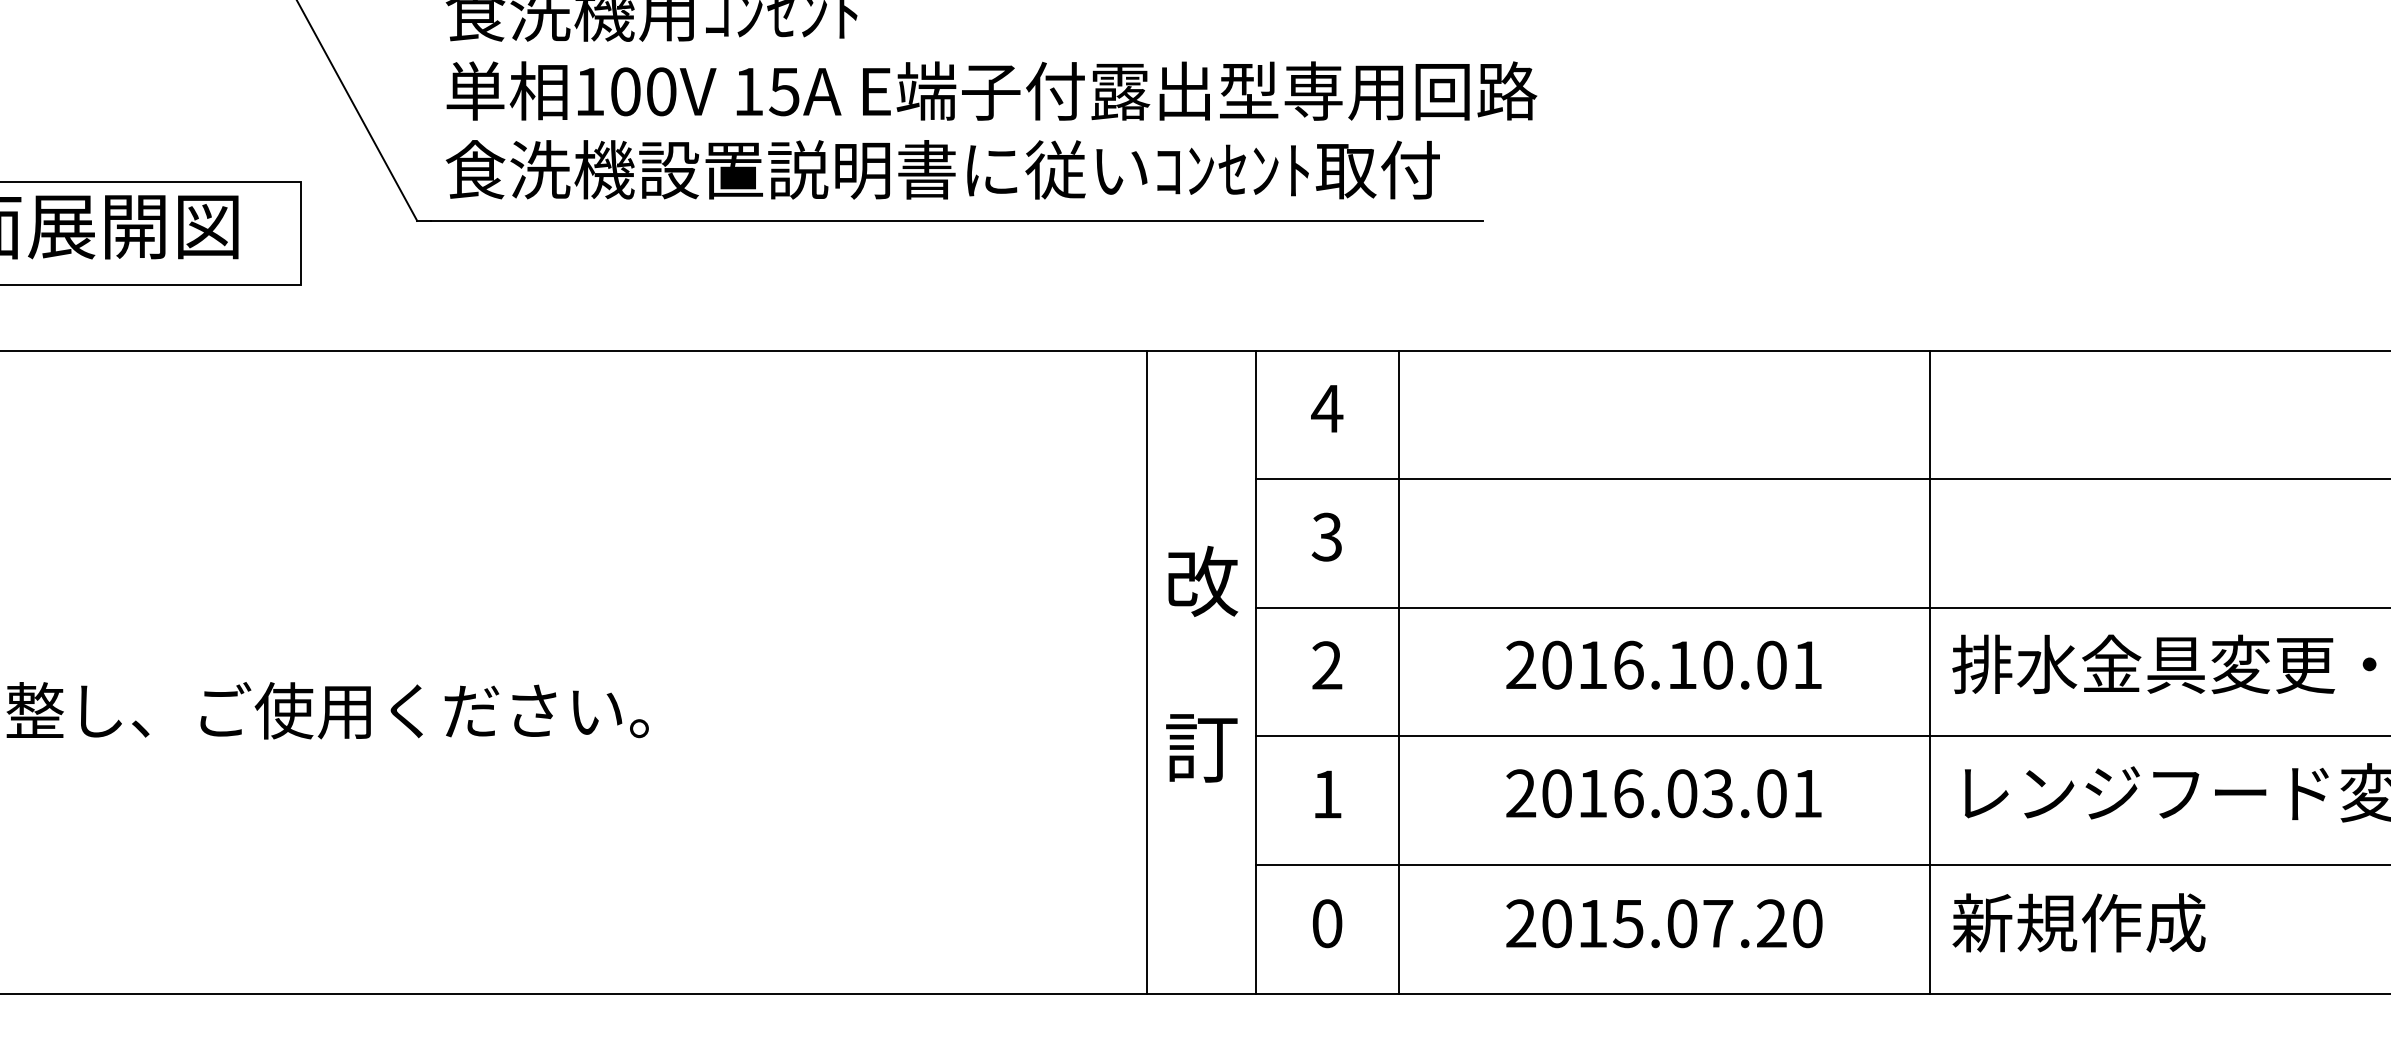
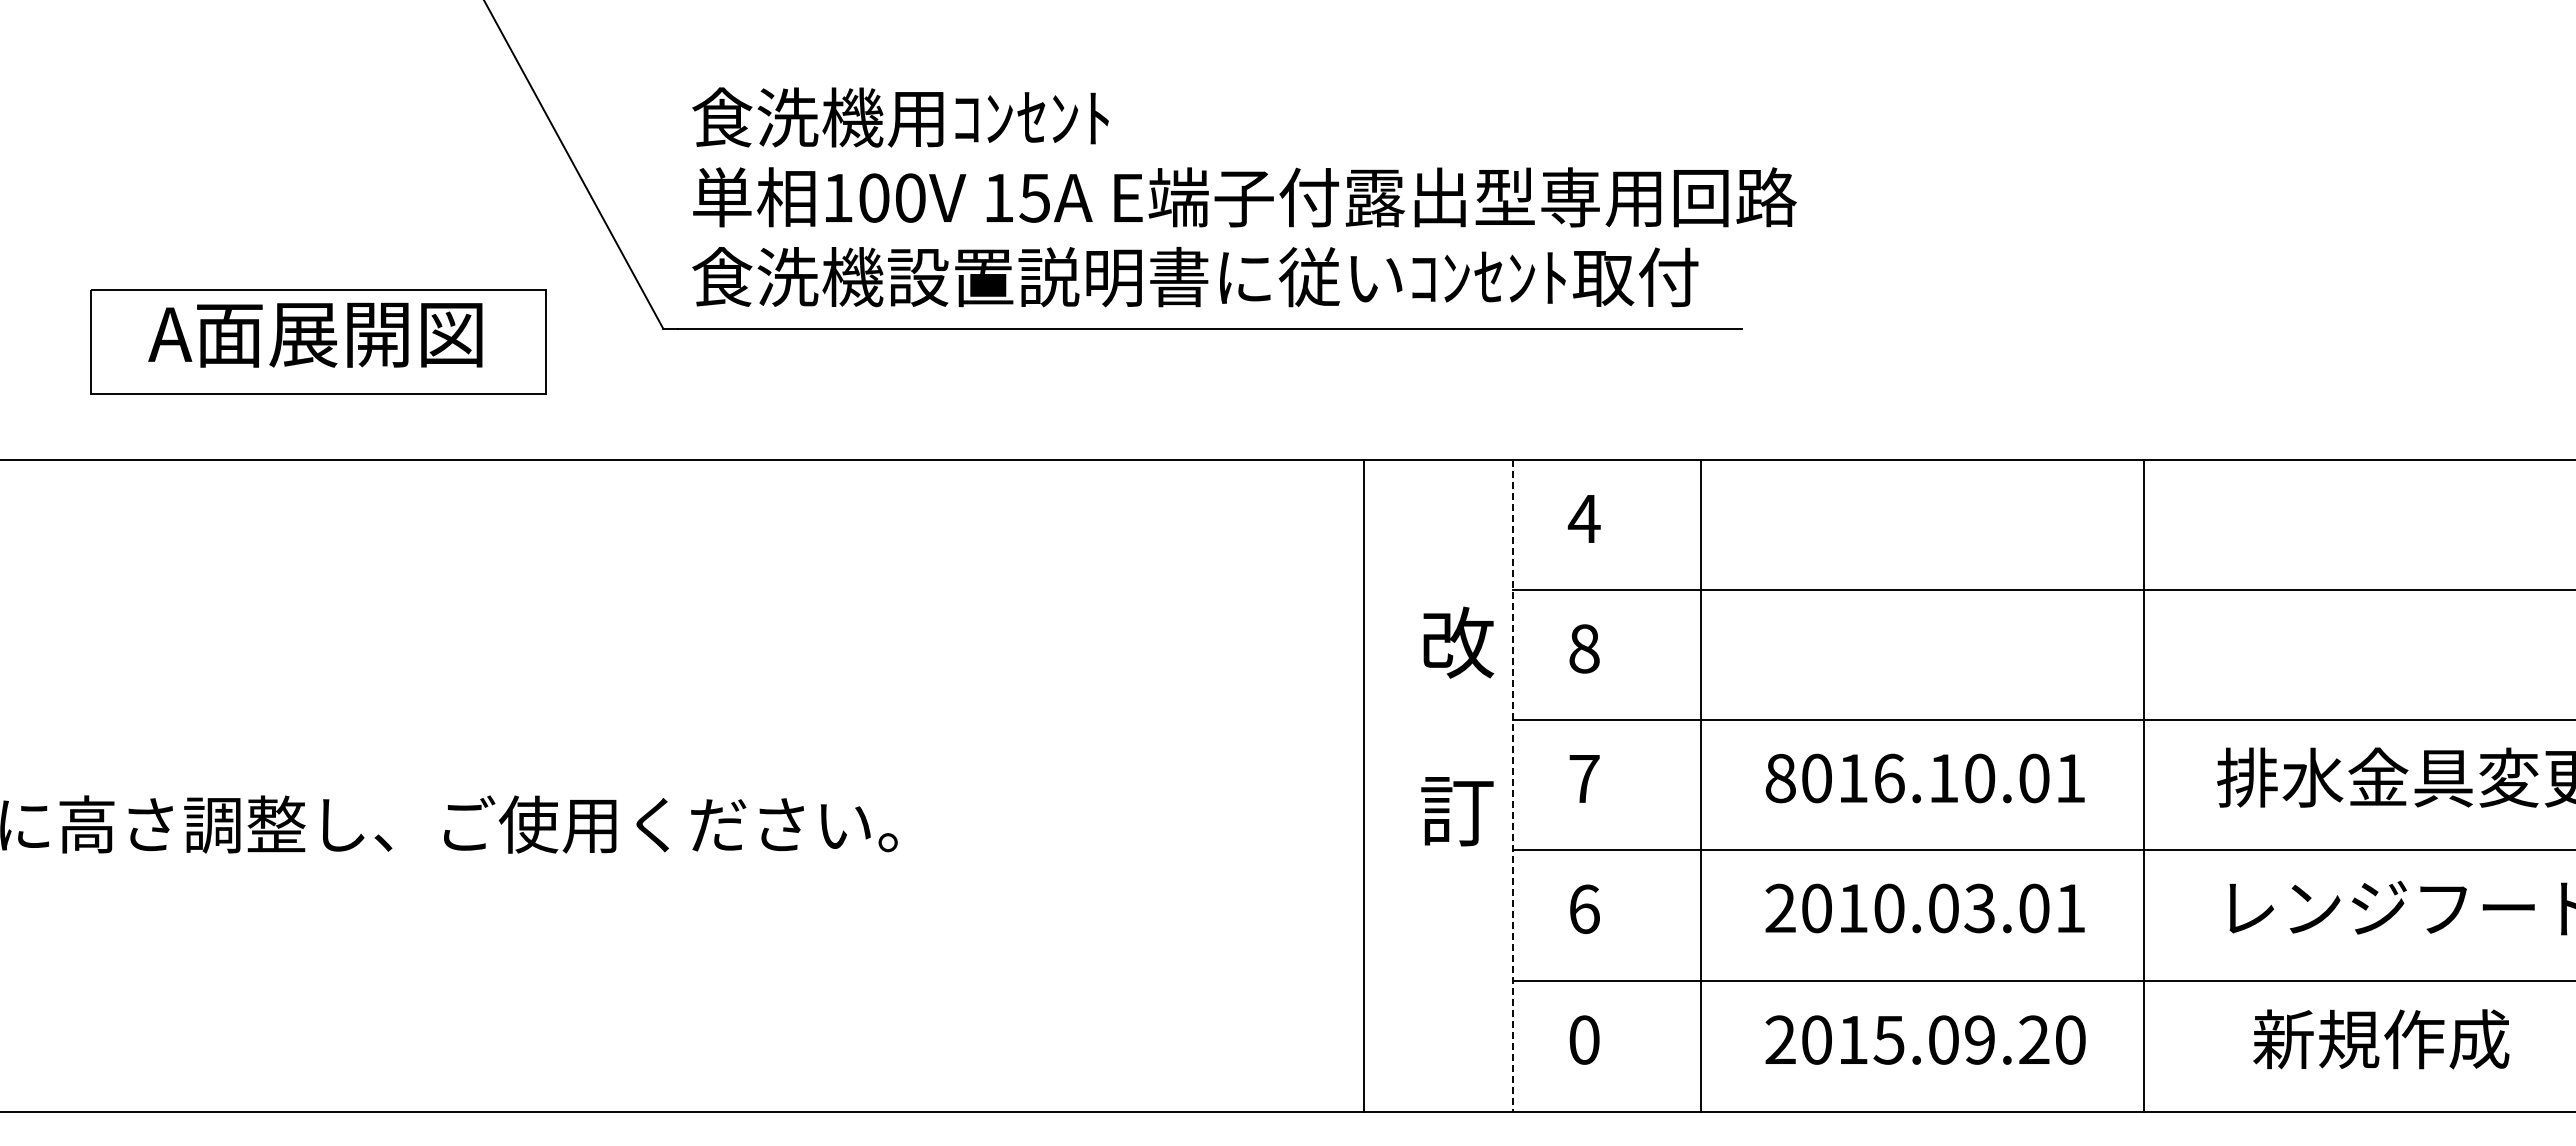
text: (1326, 536) -> (1583, 648), 3 -> 8
text: (1201, 664) -> (1457, 726), moved
text: (1327, 665) -> (1584, 778), 2 -> 7
text: (1521, 665) -> (1780, 778), 2016.10.01 -> 8016.10.01
line: (1147, 672) -> (1364, 785), moved
line: (1256, 672) -> (1512, 785), solid -> dashed
line: (1398, 672) -> (1700, 785), moved
line: (1930, 672) -> (2143, 785), moved
text: (1327, 793) -> (1584, 908), 1 -> 6
text: (1628, 793) -> (1889, 908), 2016.03.01 -> 2010.03.01
text: (1718, 923) -> (1980, 1039), 2015.07.20 -> 2015.09.20
text: (2079, 923) -> (2381, 1039), moved

